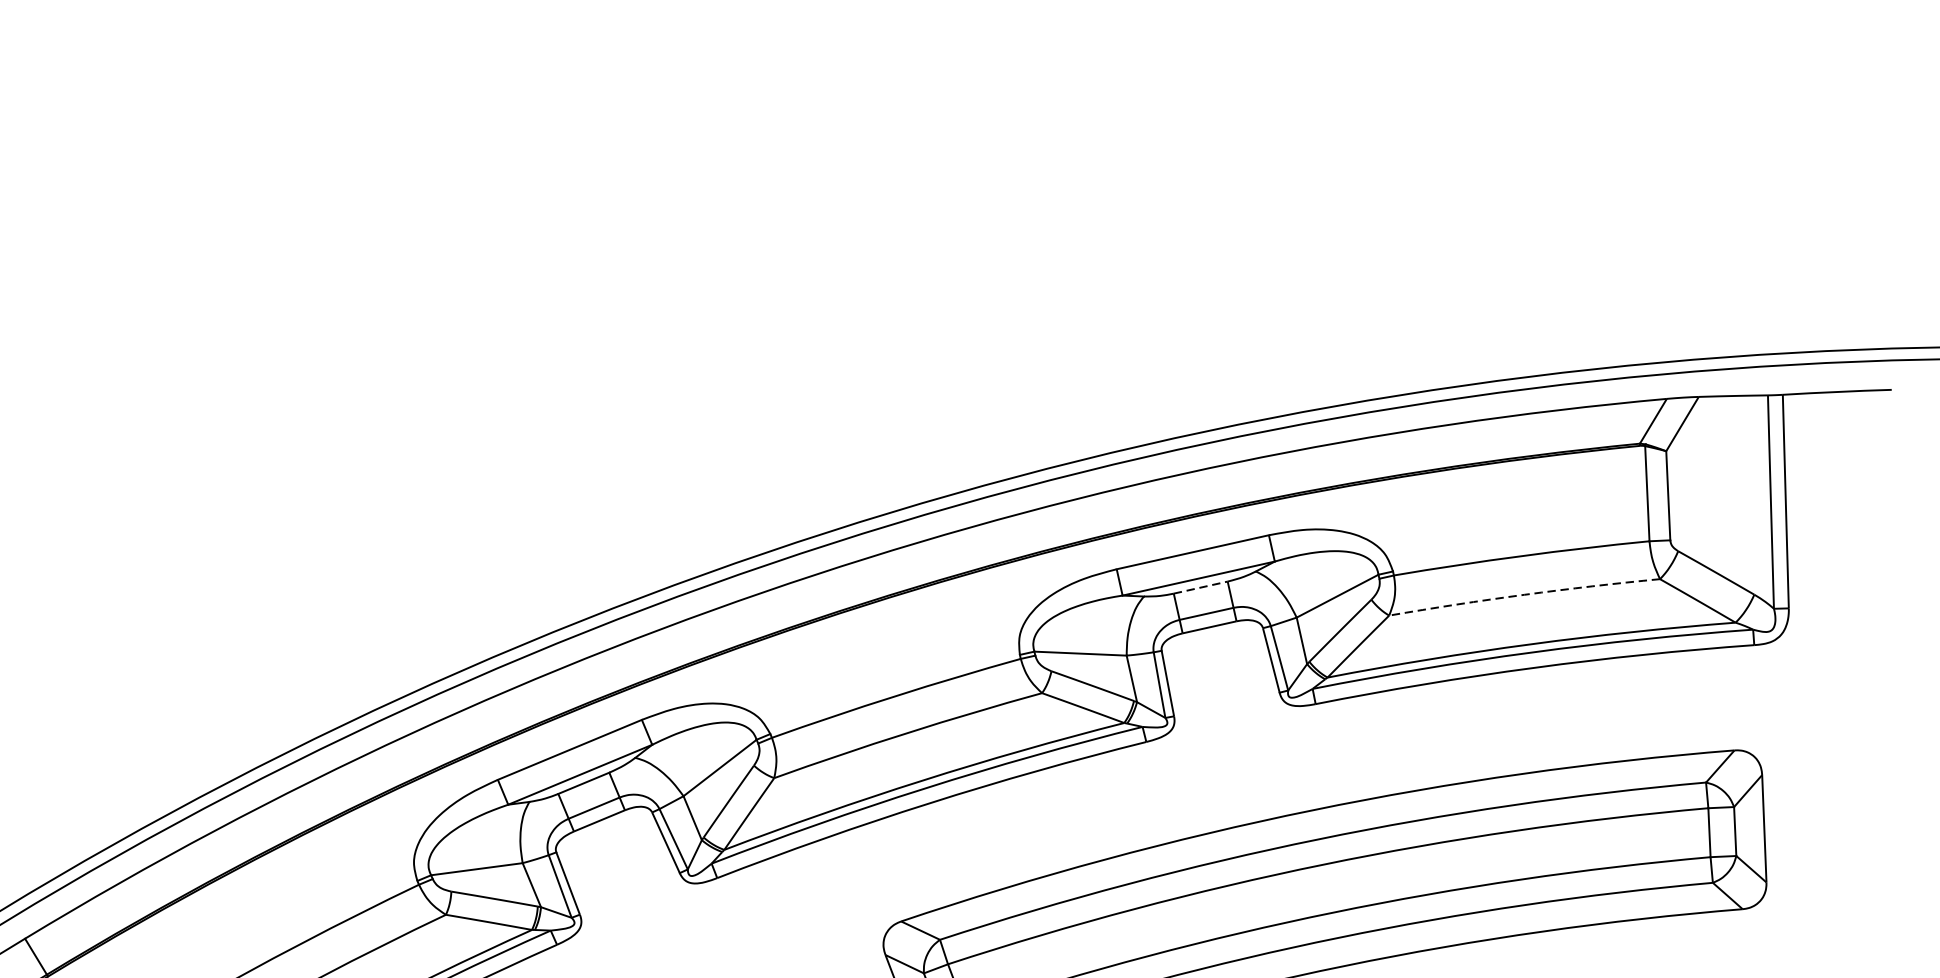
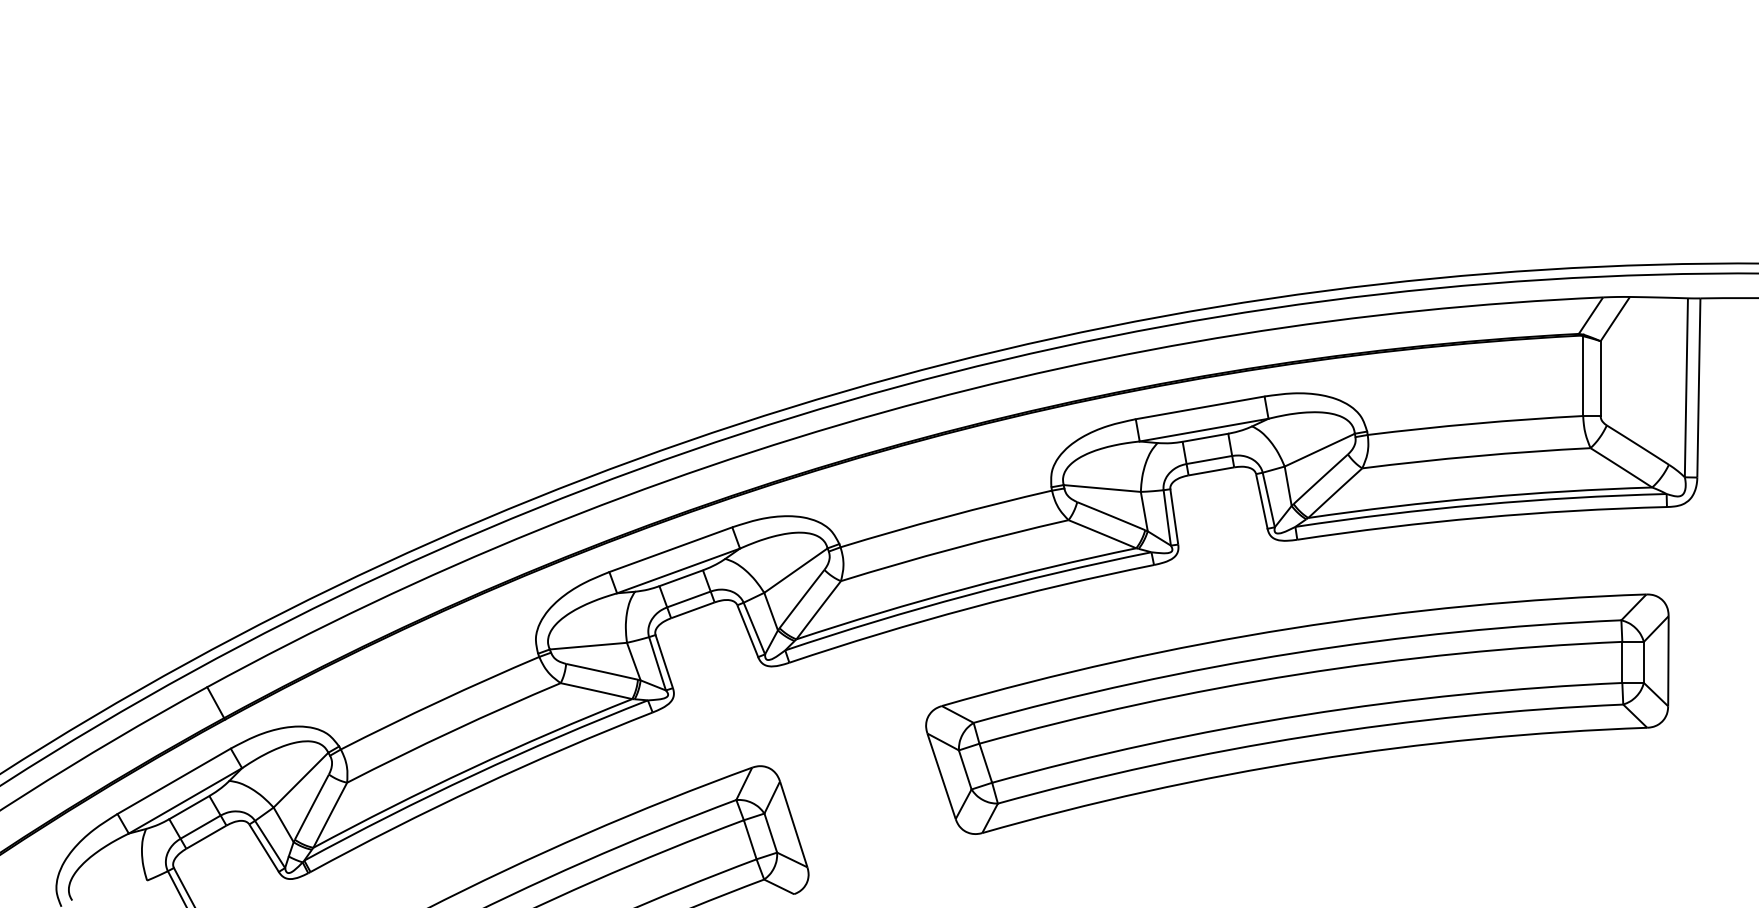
line: (1200, 587) -> (1205, 437), dashed -> solid
arc: (1524, 595) -> (1476, 456), dashed -> solid

